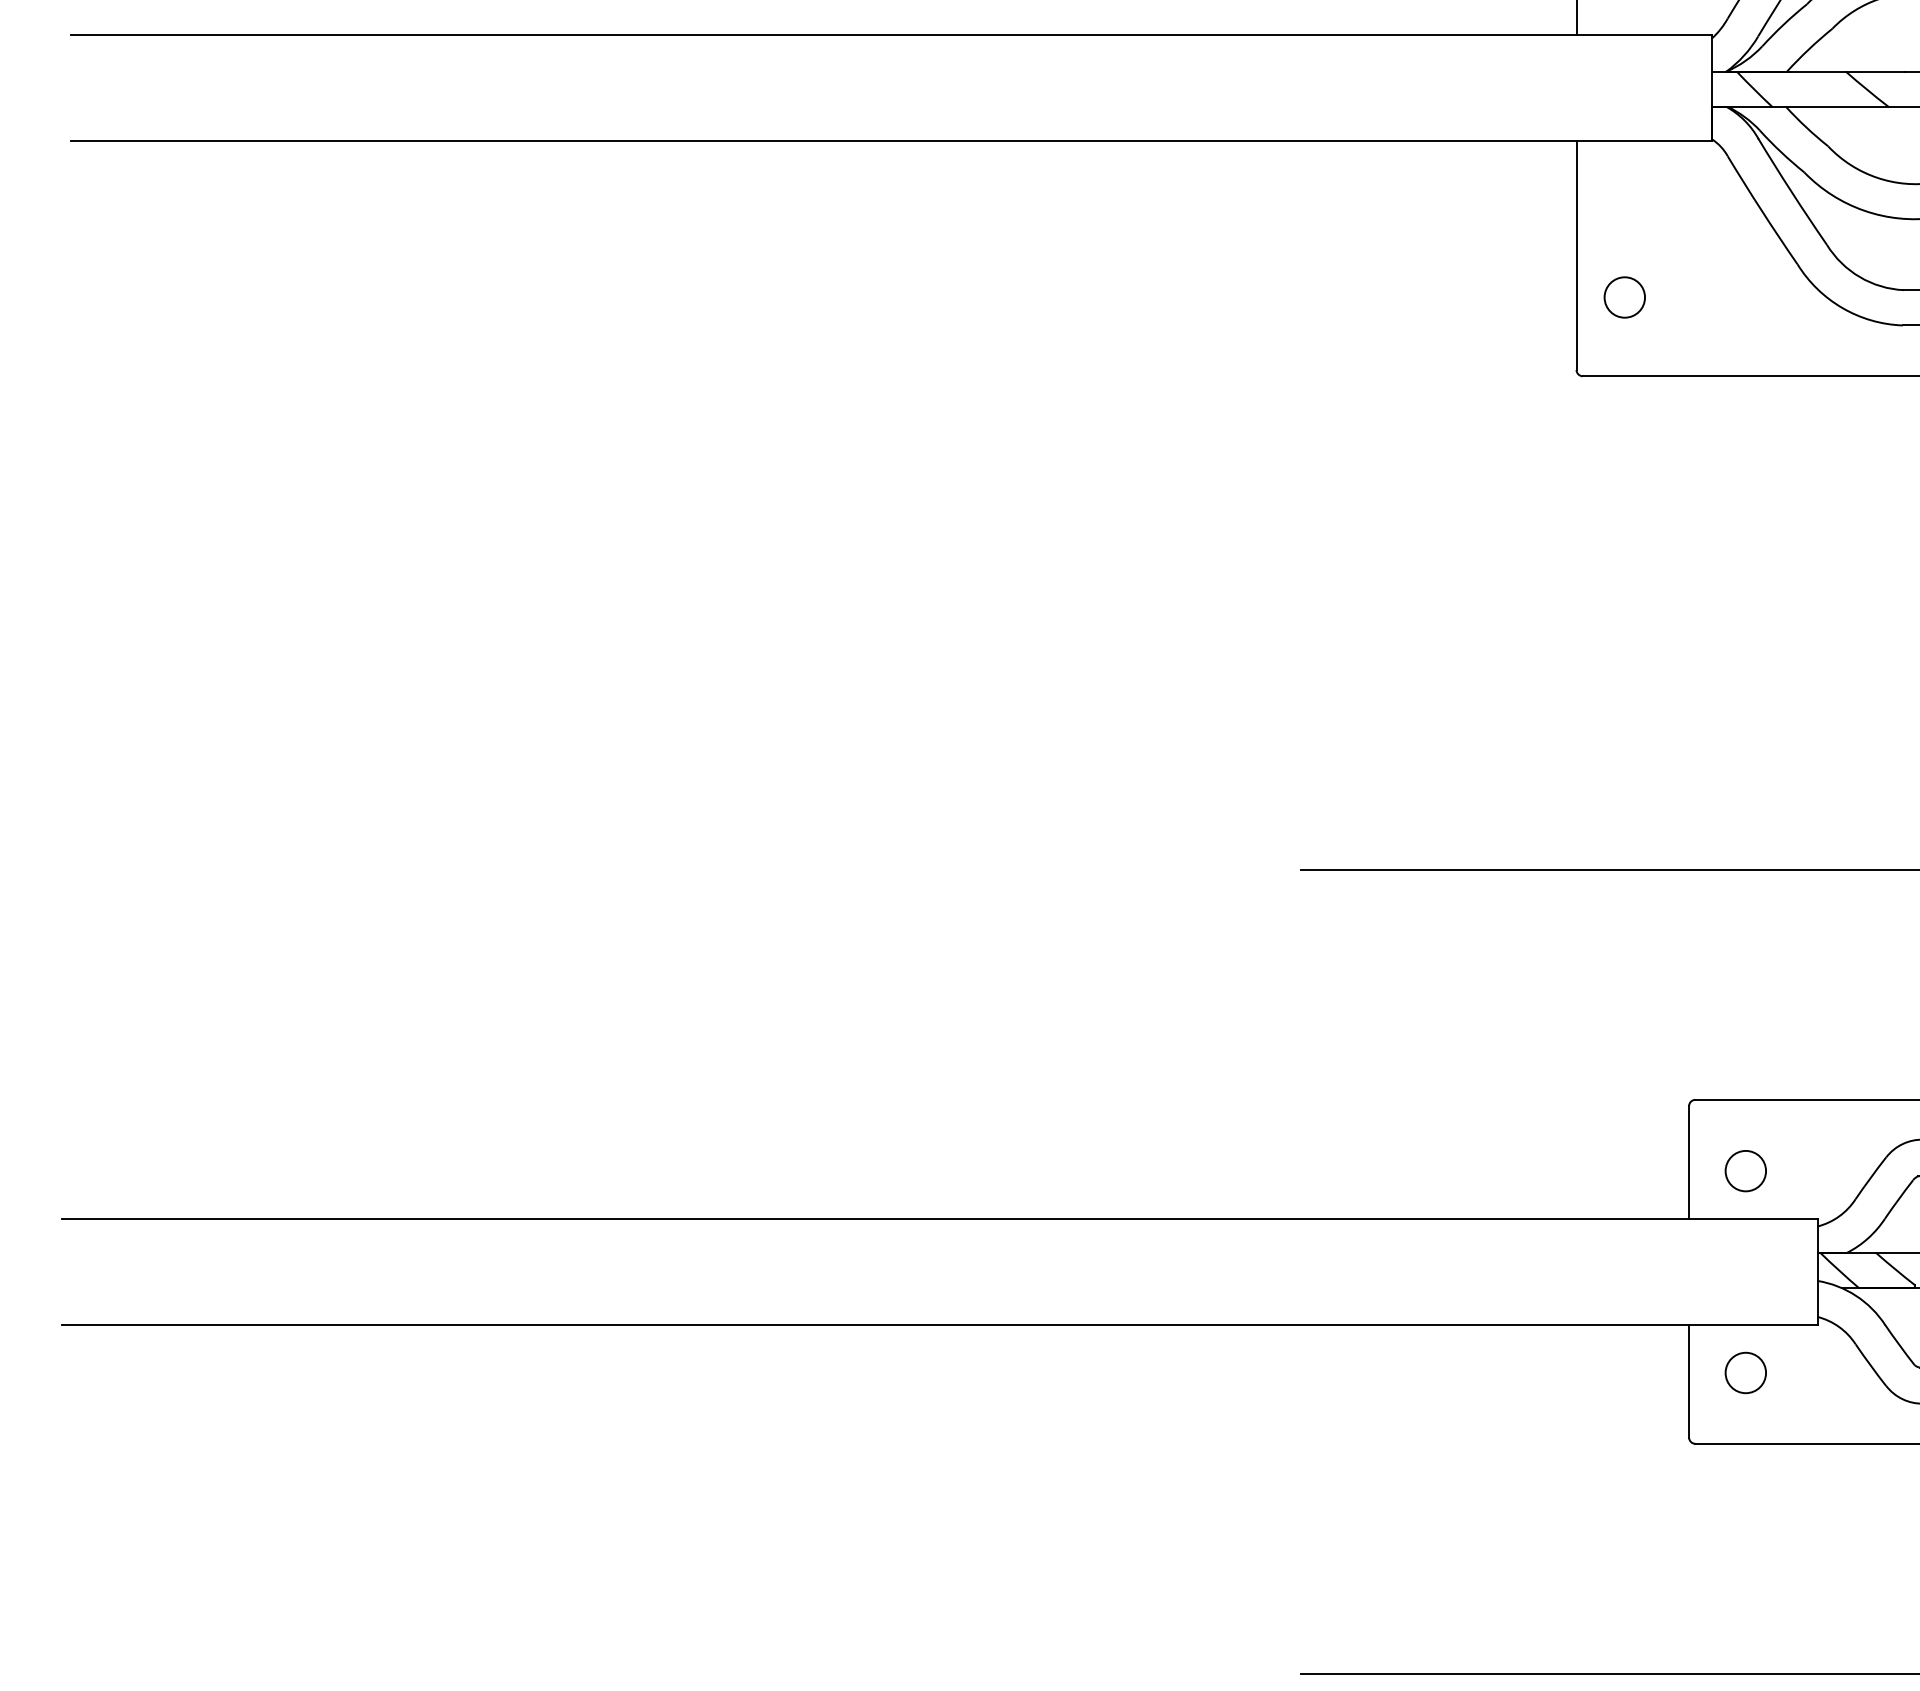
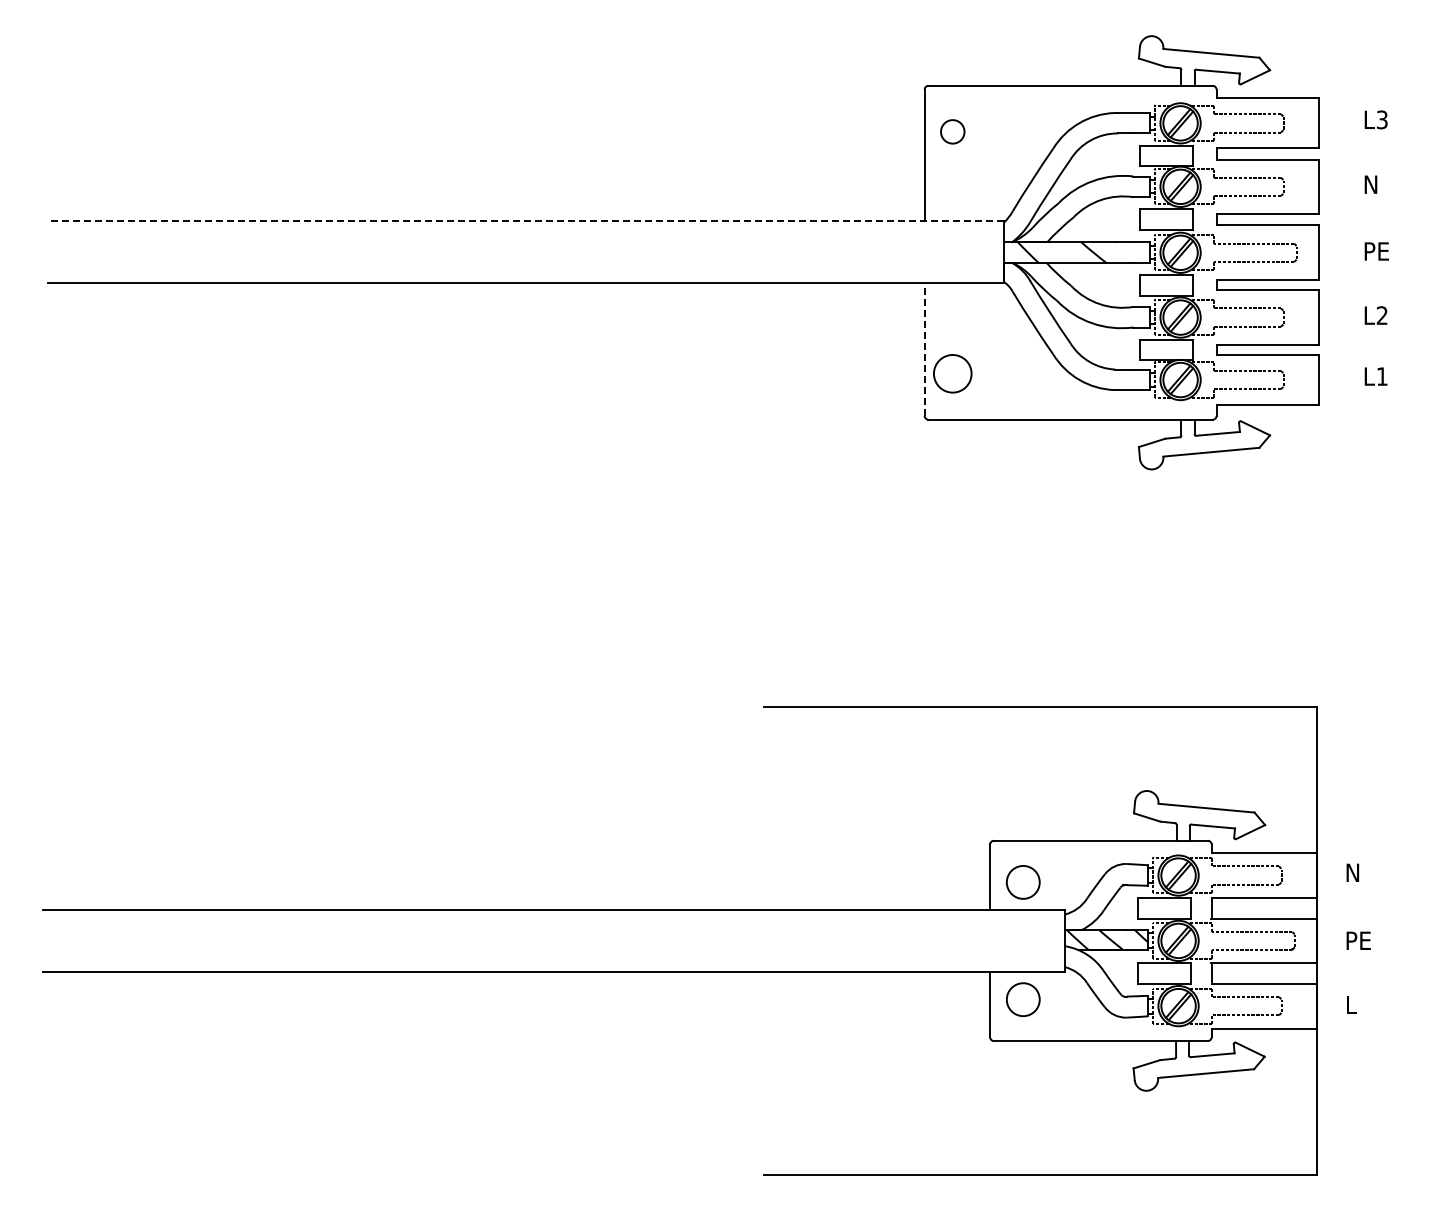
line: (892, 35) -> (526, 221), solid -> dashed
line: (1576, 255) -> (924, 349), solid -> dashed
circle: (1624, 296) -> (952, 373), size x1.6
circle: (1744, 1169) -> (1022, 881), size x1.4
circle: (1744, 1372) -> (1022, 999), size x1.4

